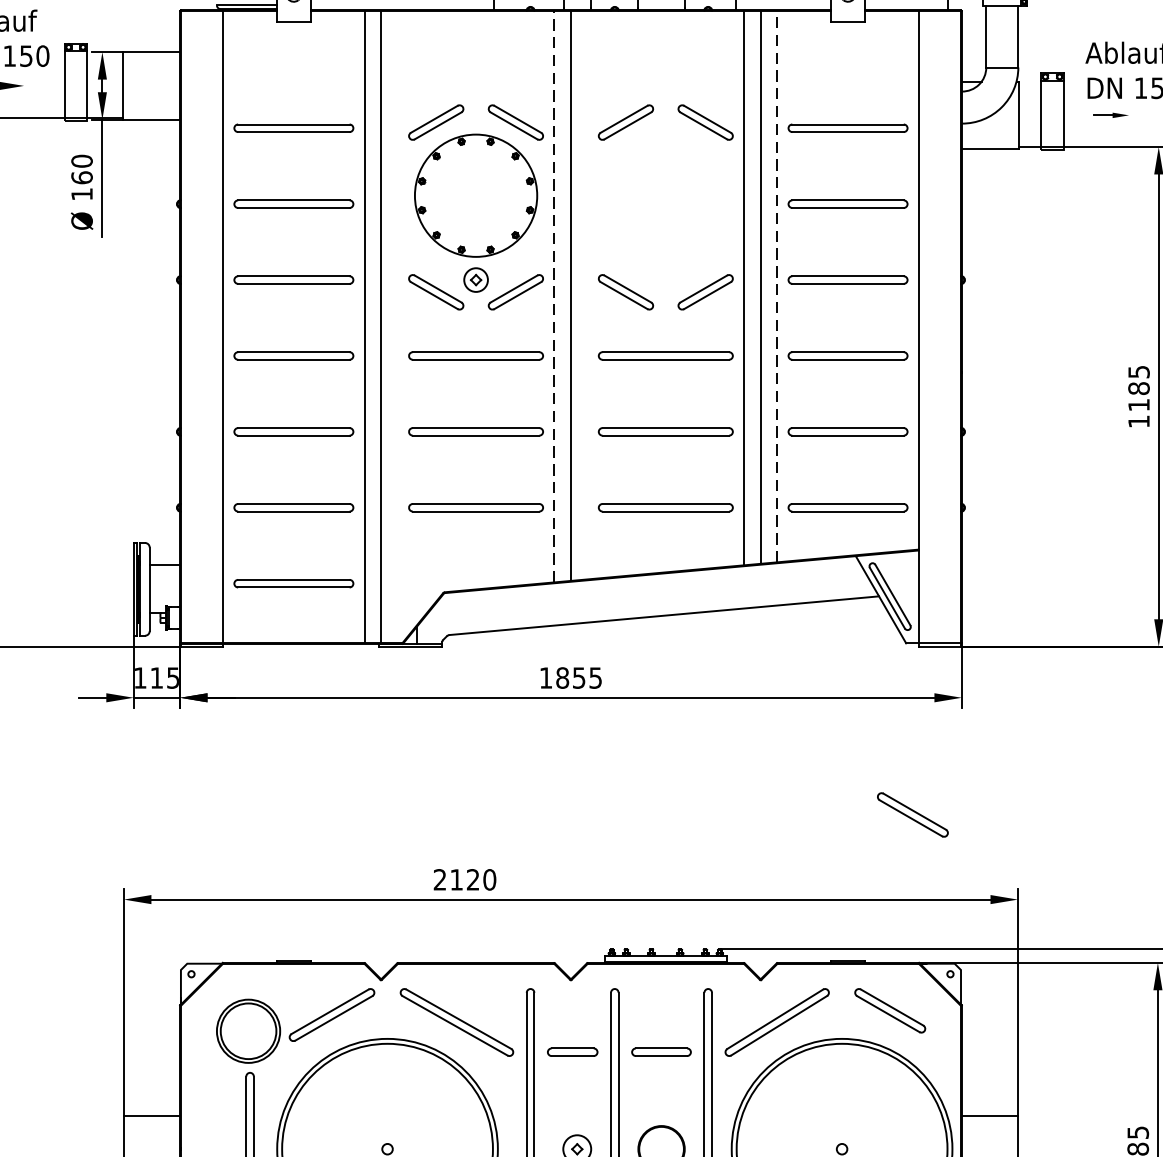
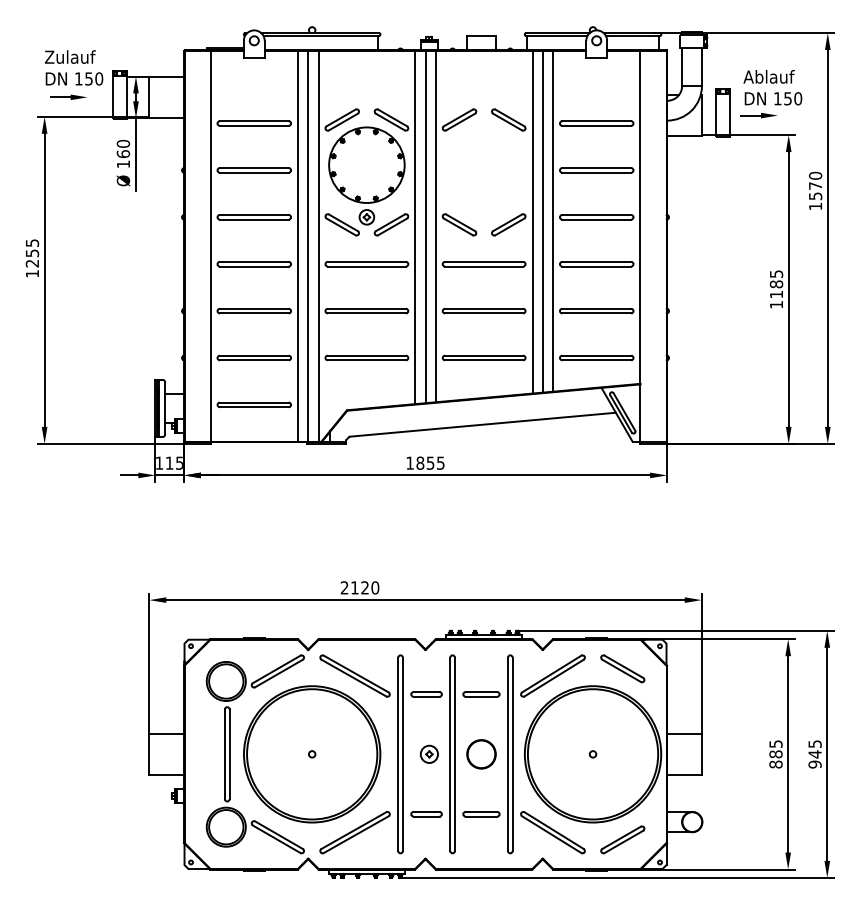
part: (1109, 115) -> (758, 115), size x1.67
line: (778, 285) -> (553, 220), dashed -> solid
line: (587, 294) -> (435, 226), added
line: (554, 296) -> (415, 227), dashed -> solid
line: (397, 325) -> (318, 245), added
part: (912, 814) -> (636, 547), removed

